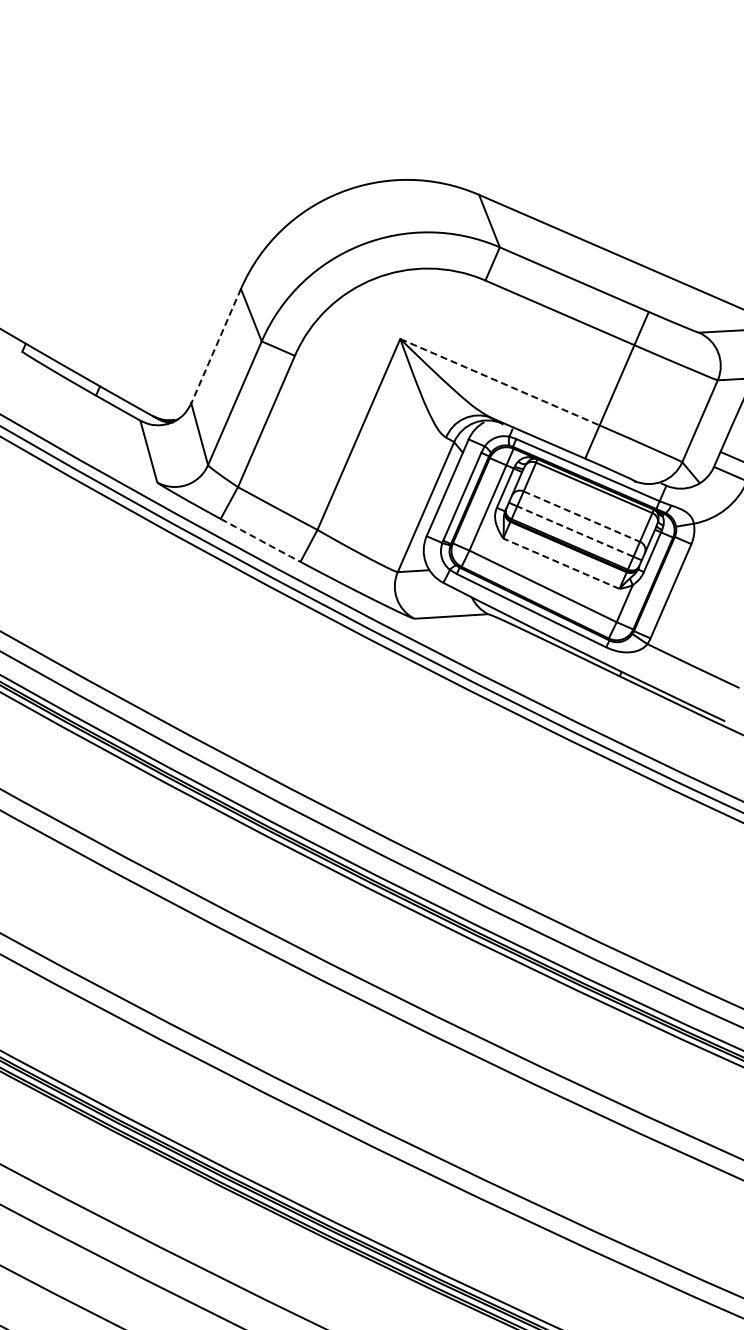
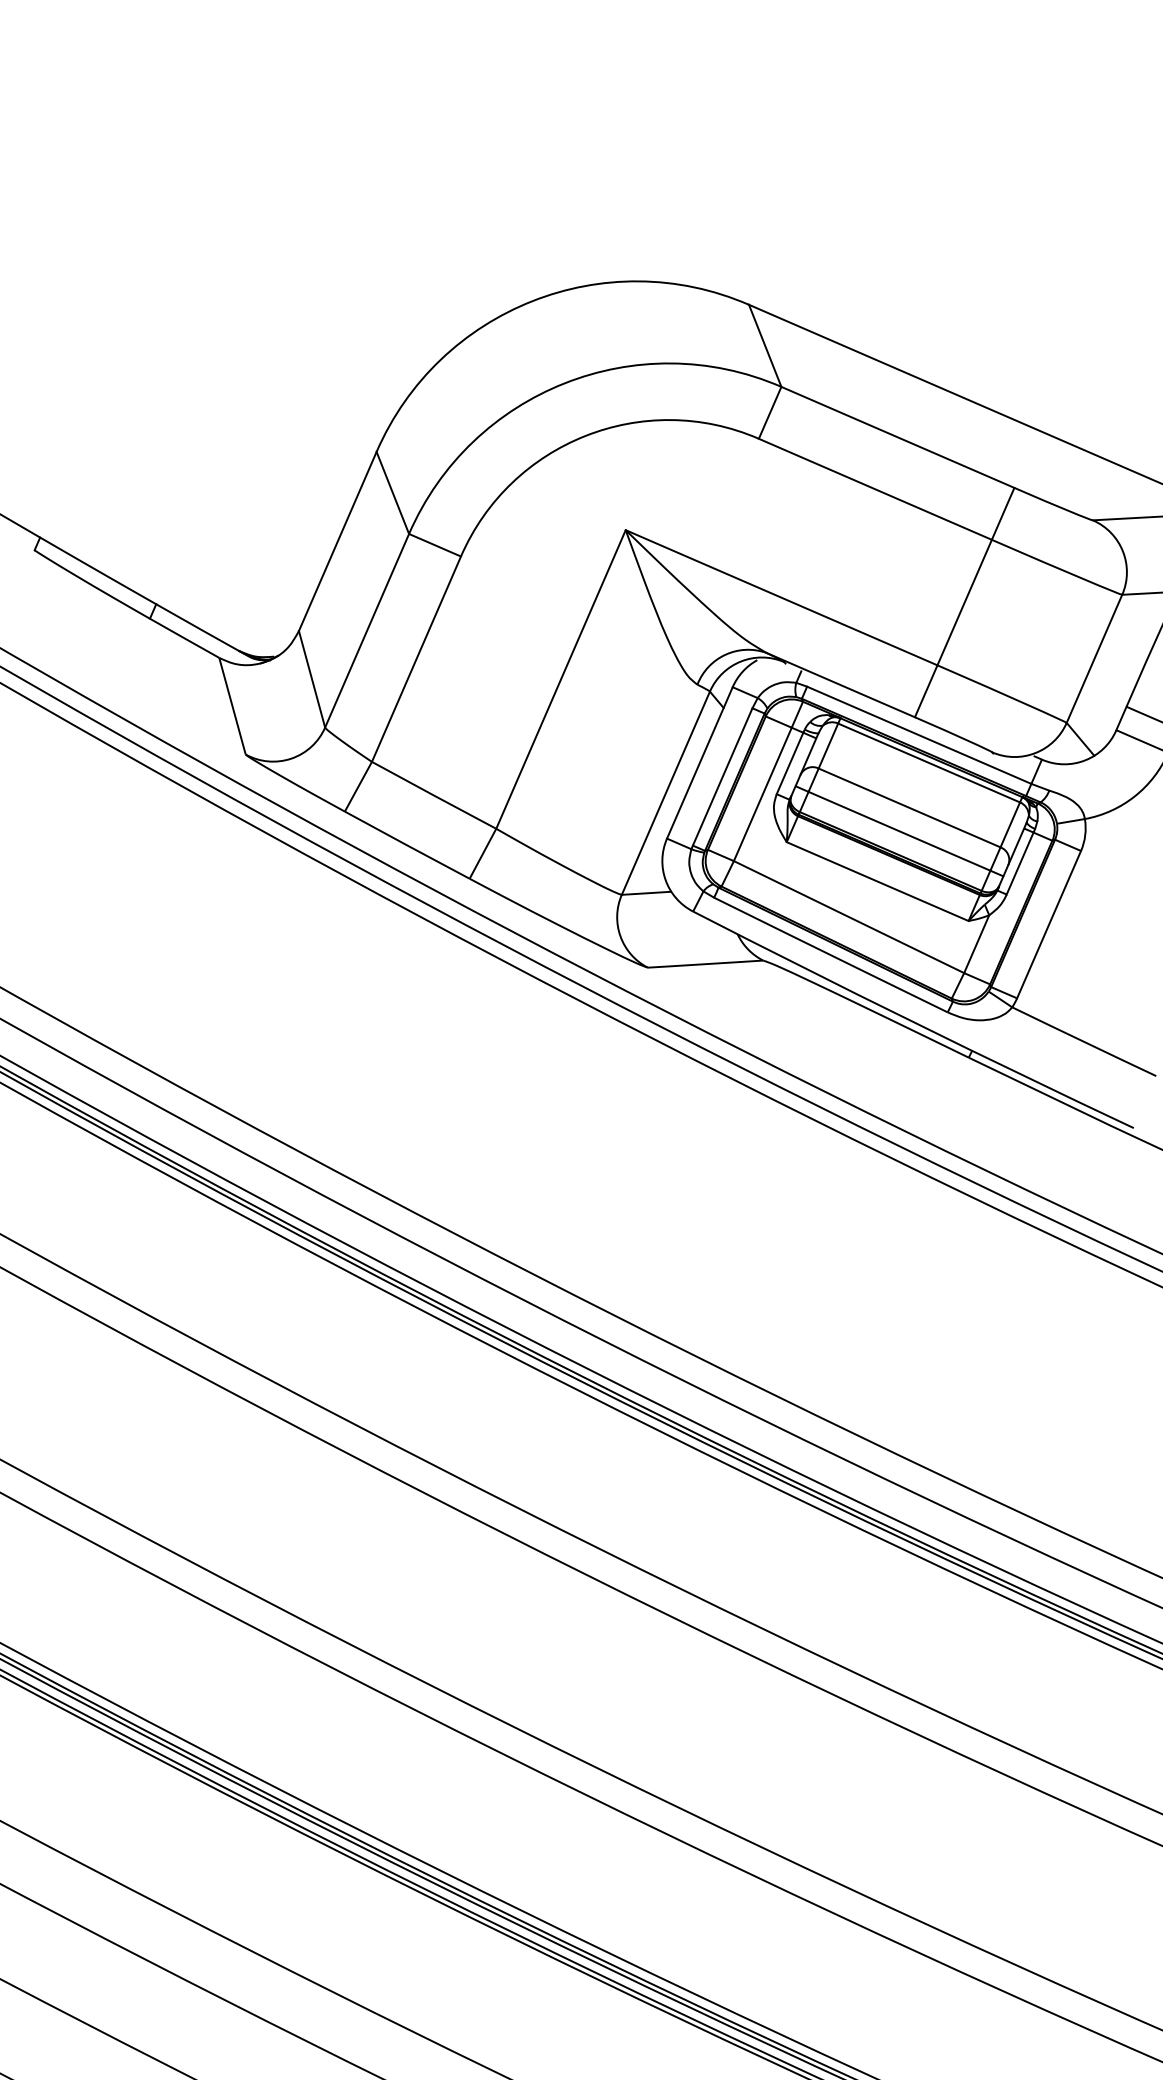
line: (215, 346) -> (336, 541), dashed -> solid
line: (499, 382) -> (780, 598), dashed -> solid
line: (582, 516) -> (910, 807), dashed -> solid
line: (574, 531) -> (898, 831), dashed -> solid
arc: (260, 540) -> (407, 845), dashed -> solid
line: (560, 563) -> (876, 881), dashed -> solid

